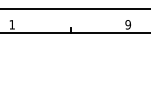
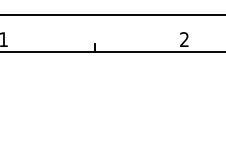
text: (128, 24) -> (184, 39), 9 -> 2

